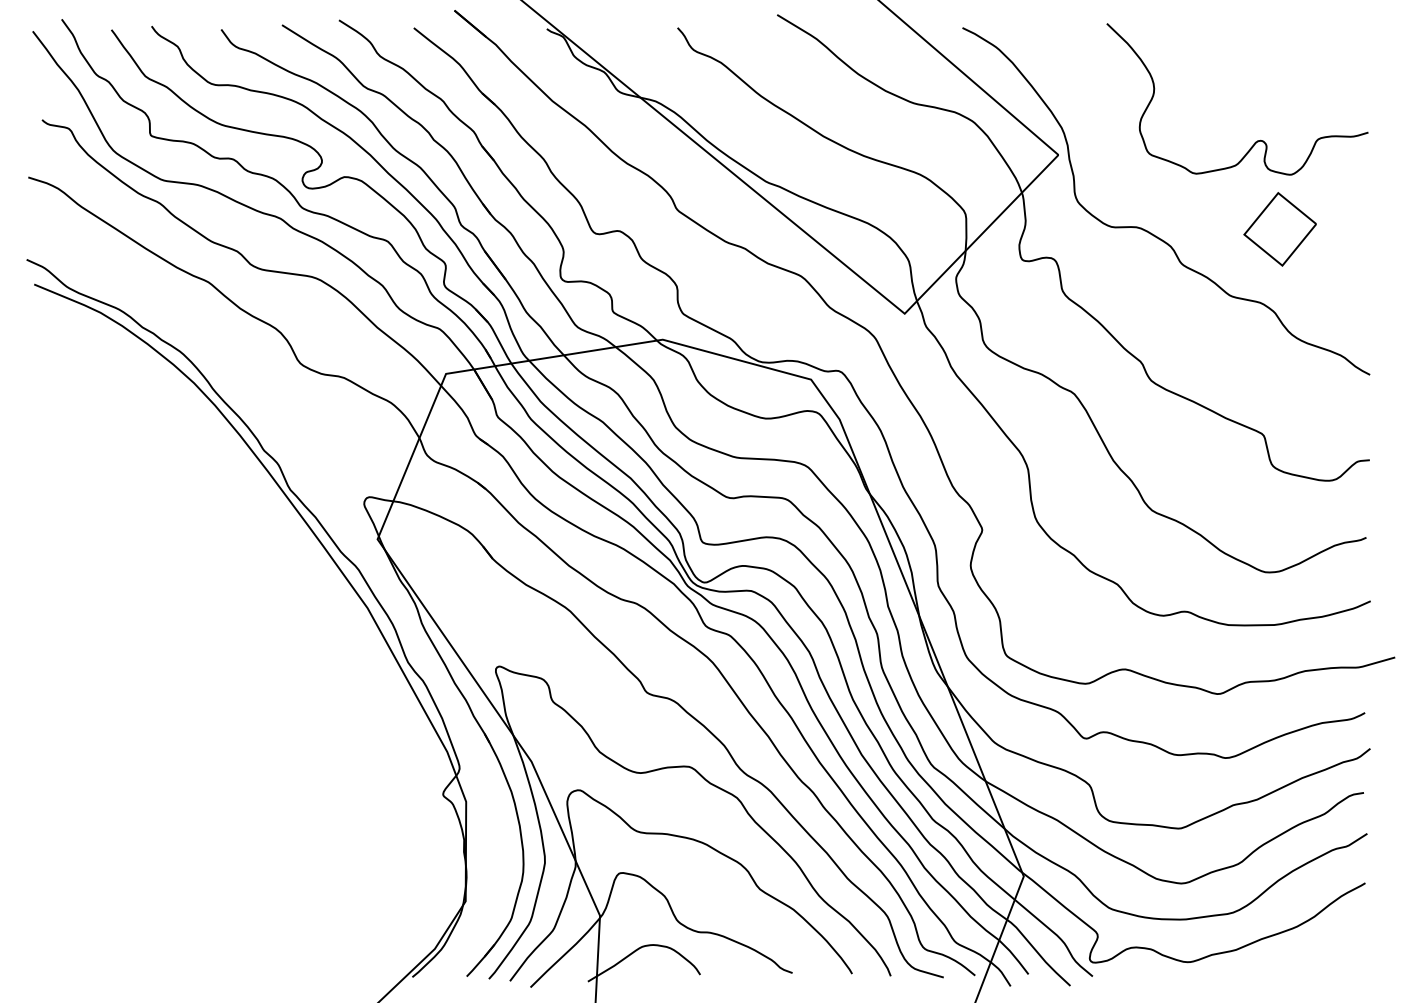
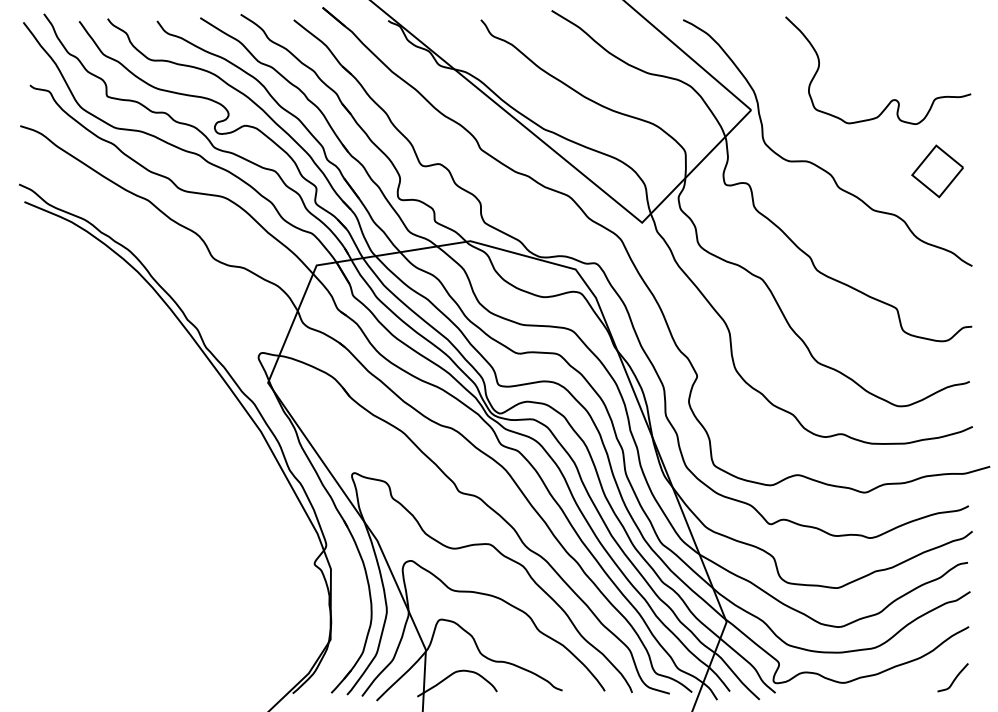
part: (1279, 229) -> (937, 171), moved
curve: (1344, 956) -> (954, 678), added

